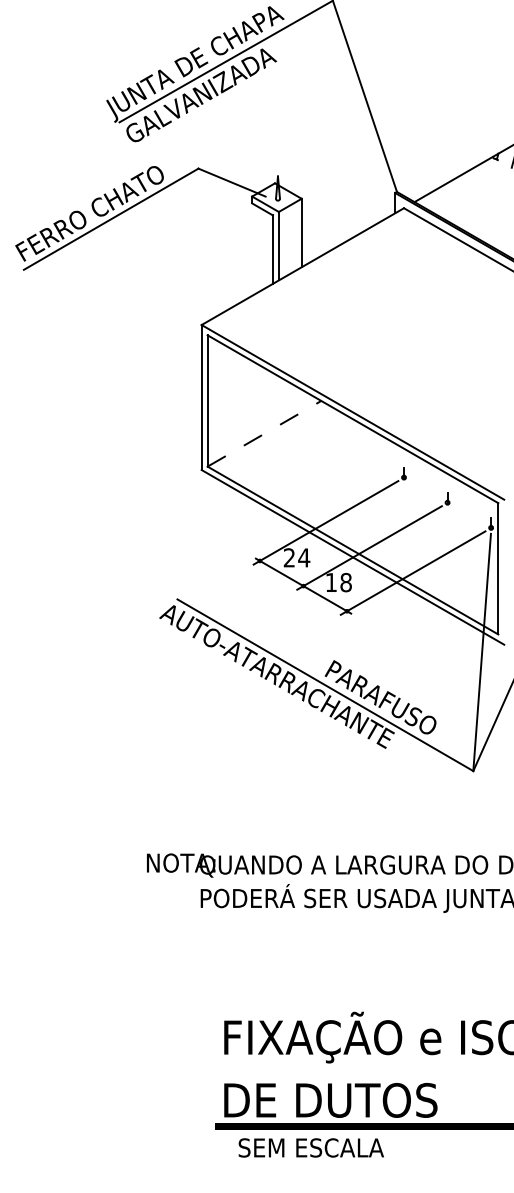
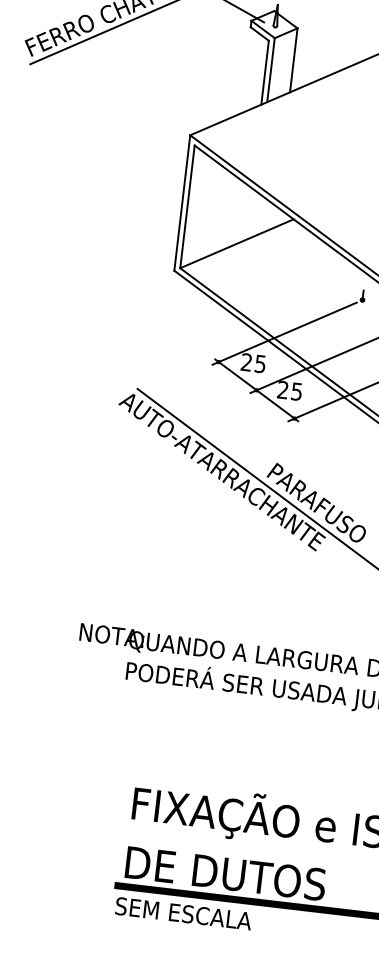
line: (264, 433) -> (237, 243), dashed -> solid
text: (304, 557) -> (260, 363), 24 -> 25
text: (338, 582) -> (289, 390), 18 -> 25
text: (310, 1147) -> (182, 913), moved

